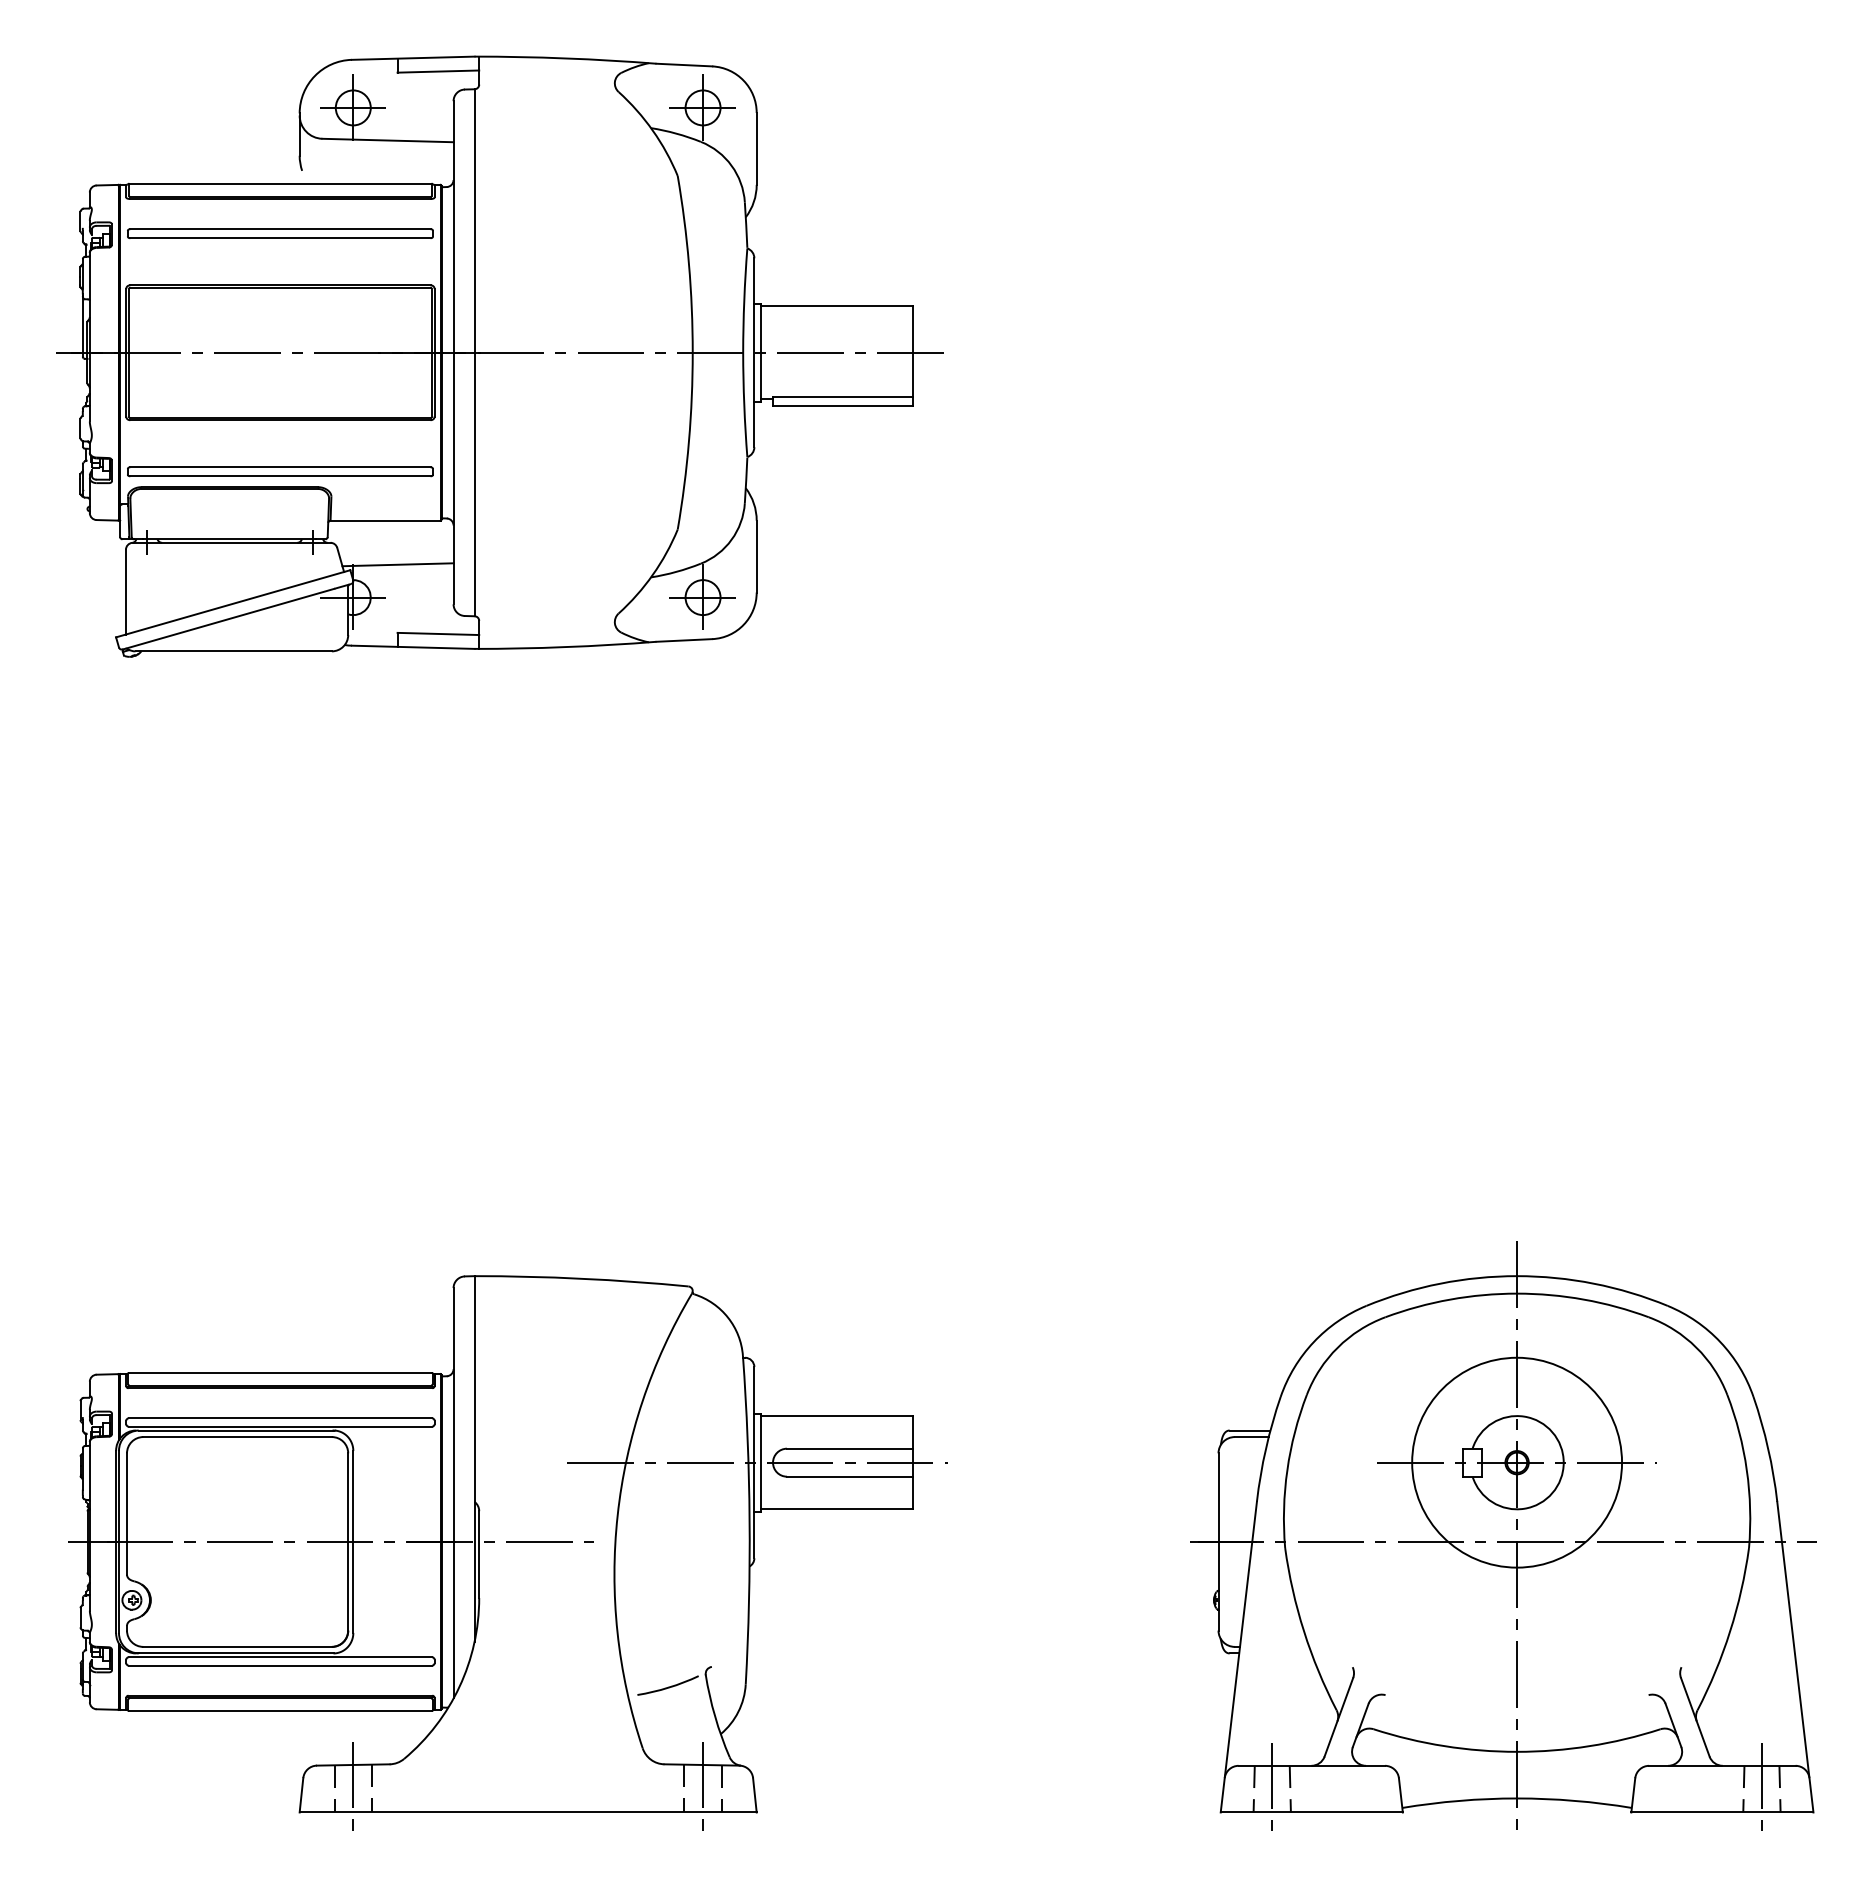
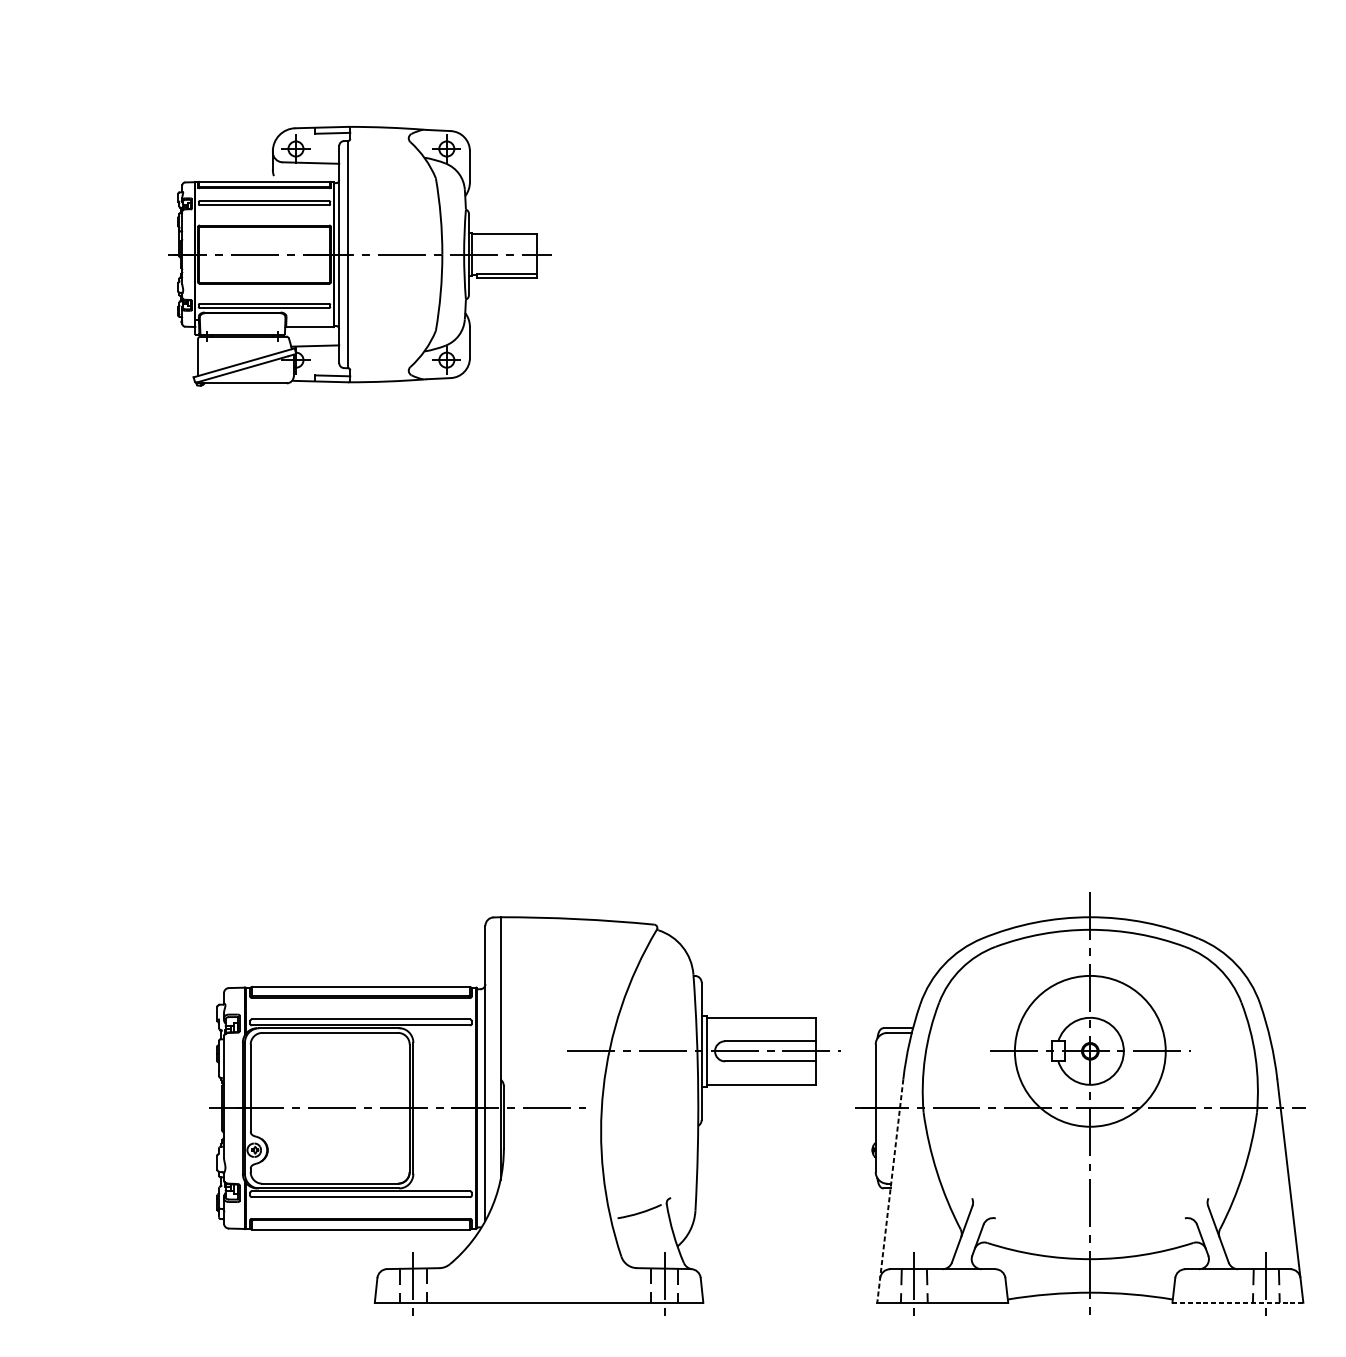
part: (499, 356) -> (358, 256), size x0.6
part: (507, 1552) -> (524, 1115), moved
line: (1238, 1657) -> (890, 1191), solid -> dashed
line: (1721, 1812) -> (1237, 1302), solid -> dashed

